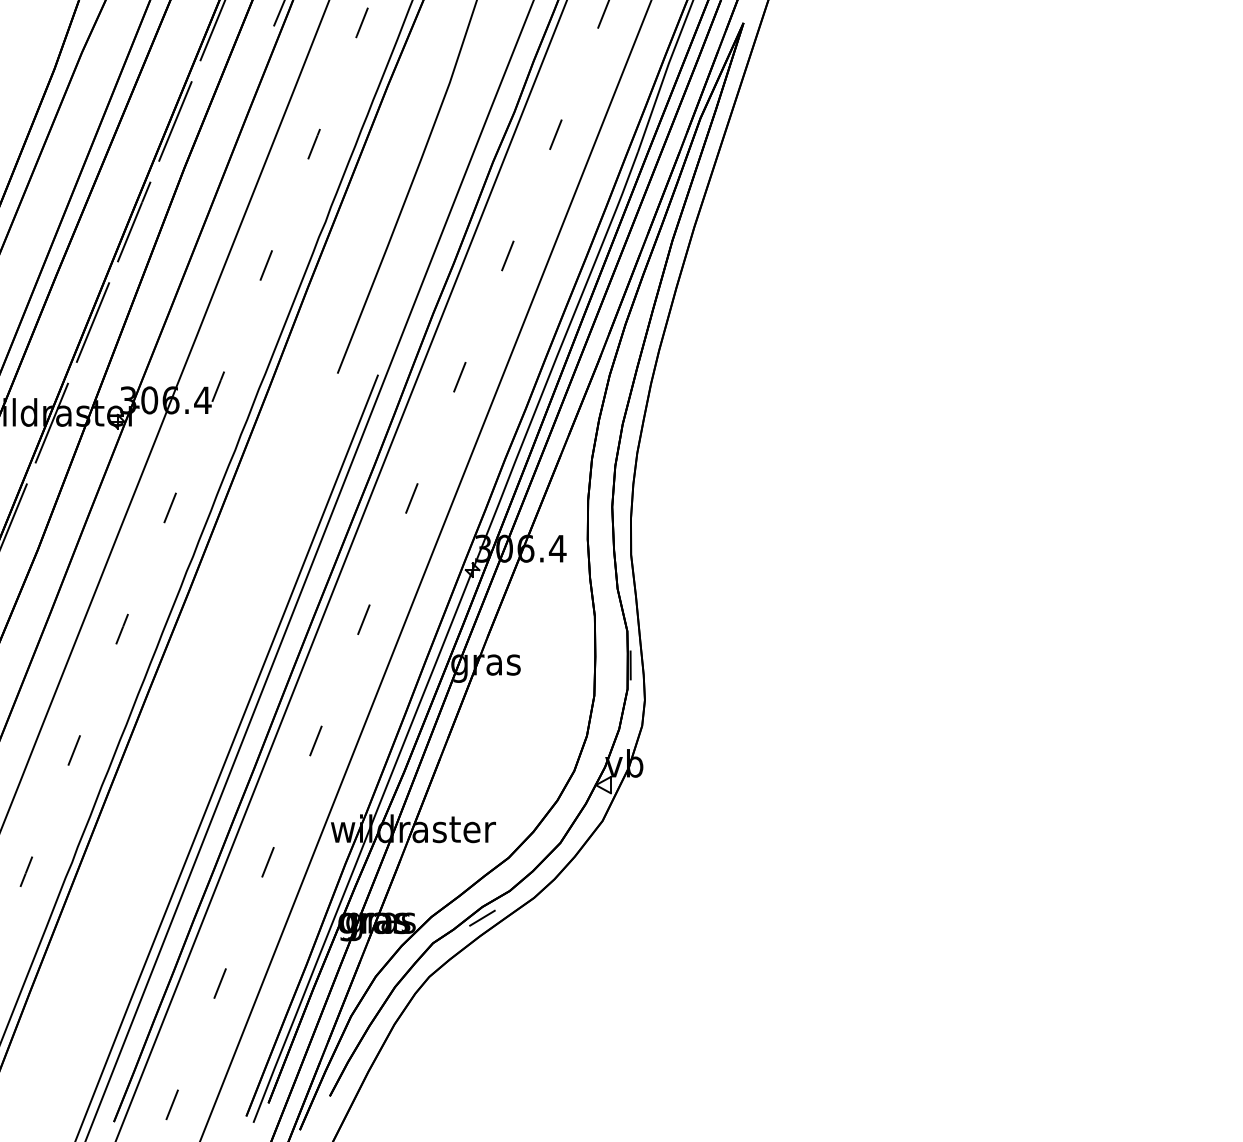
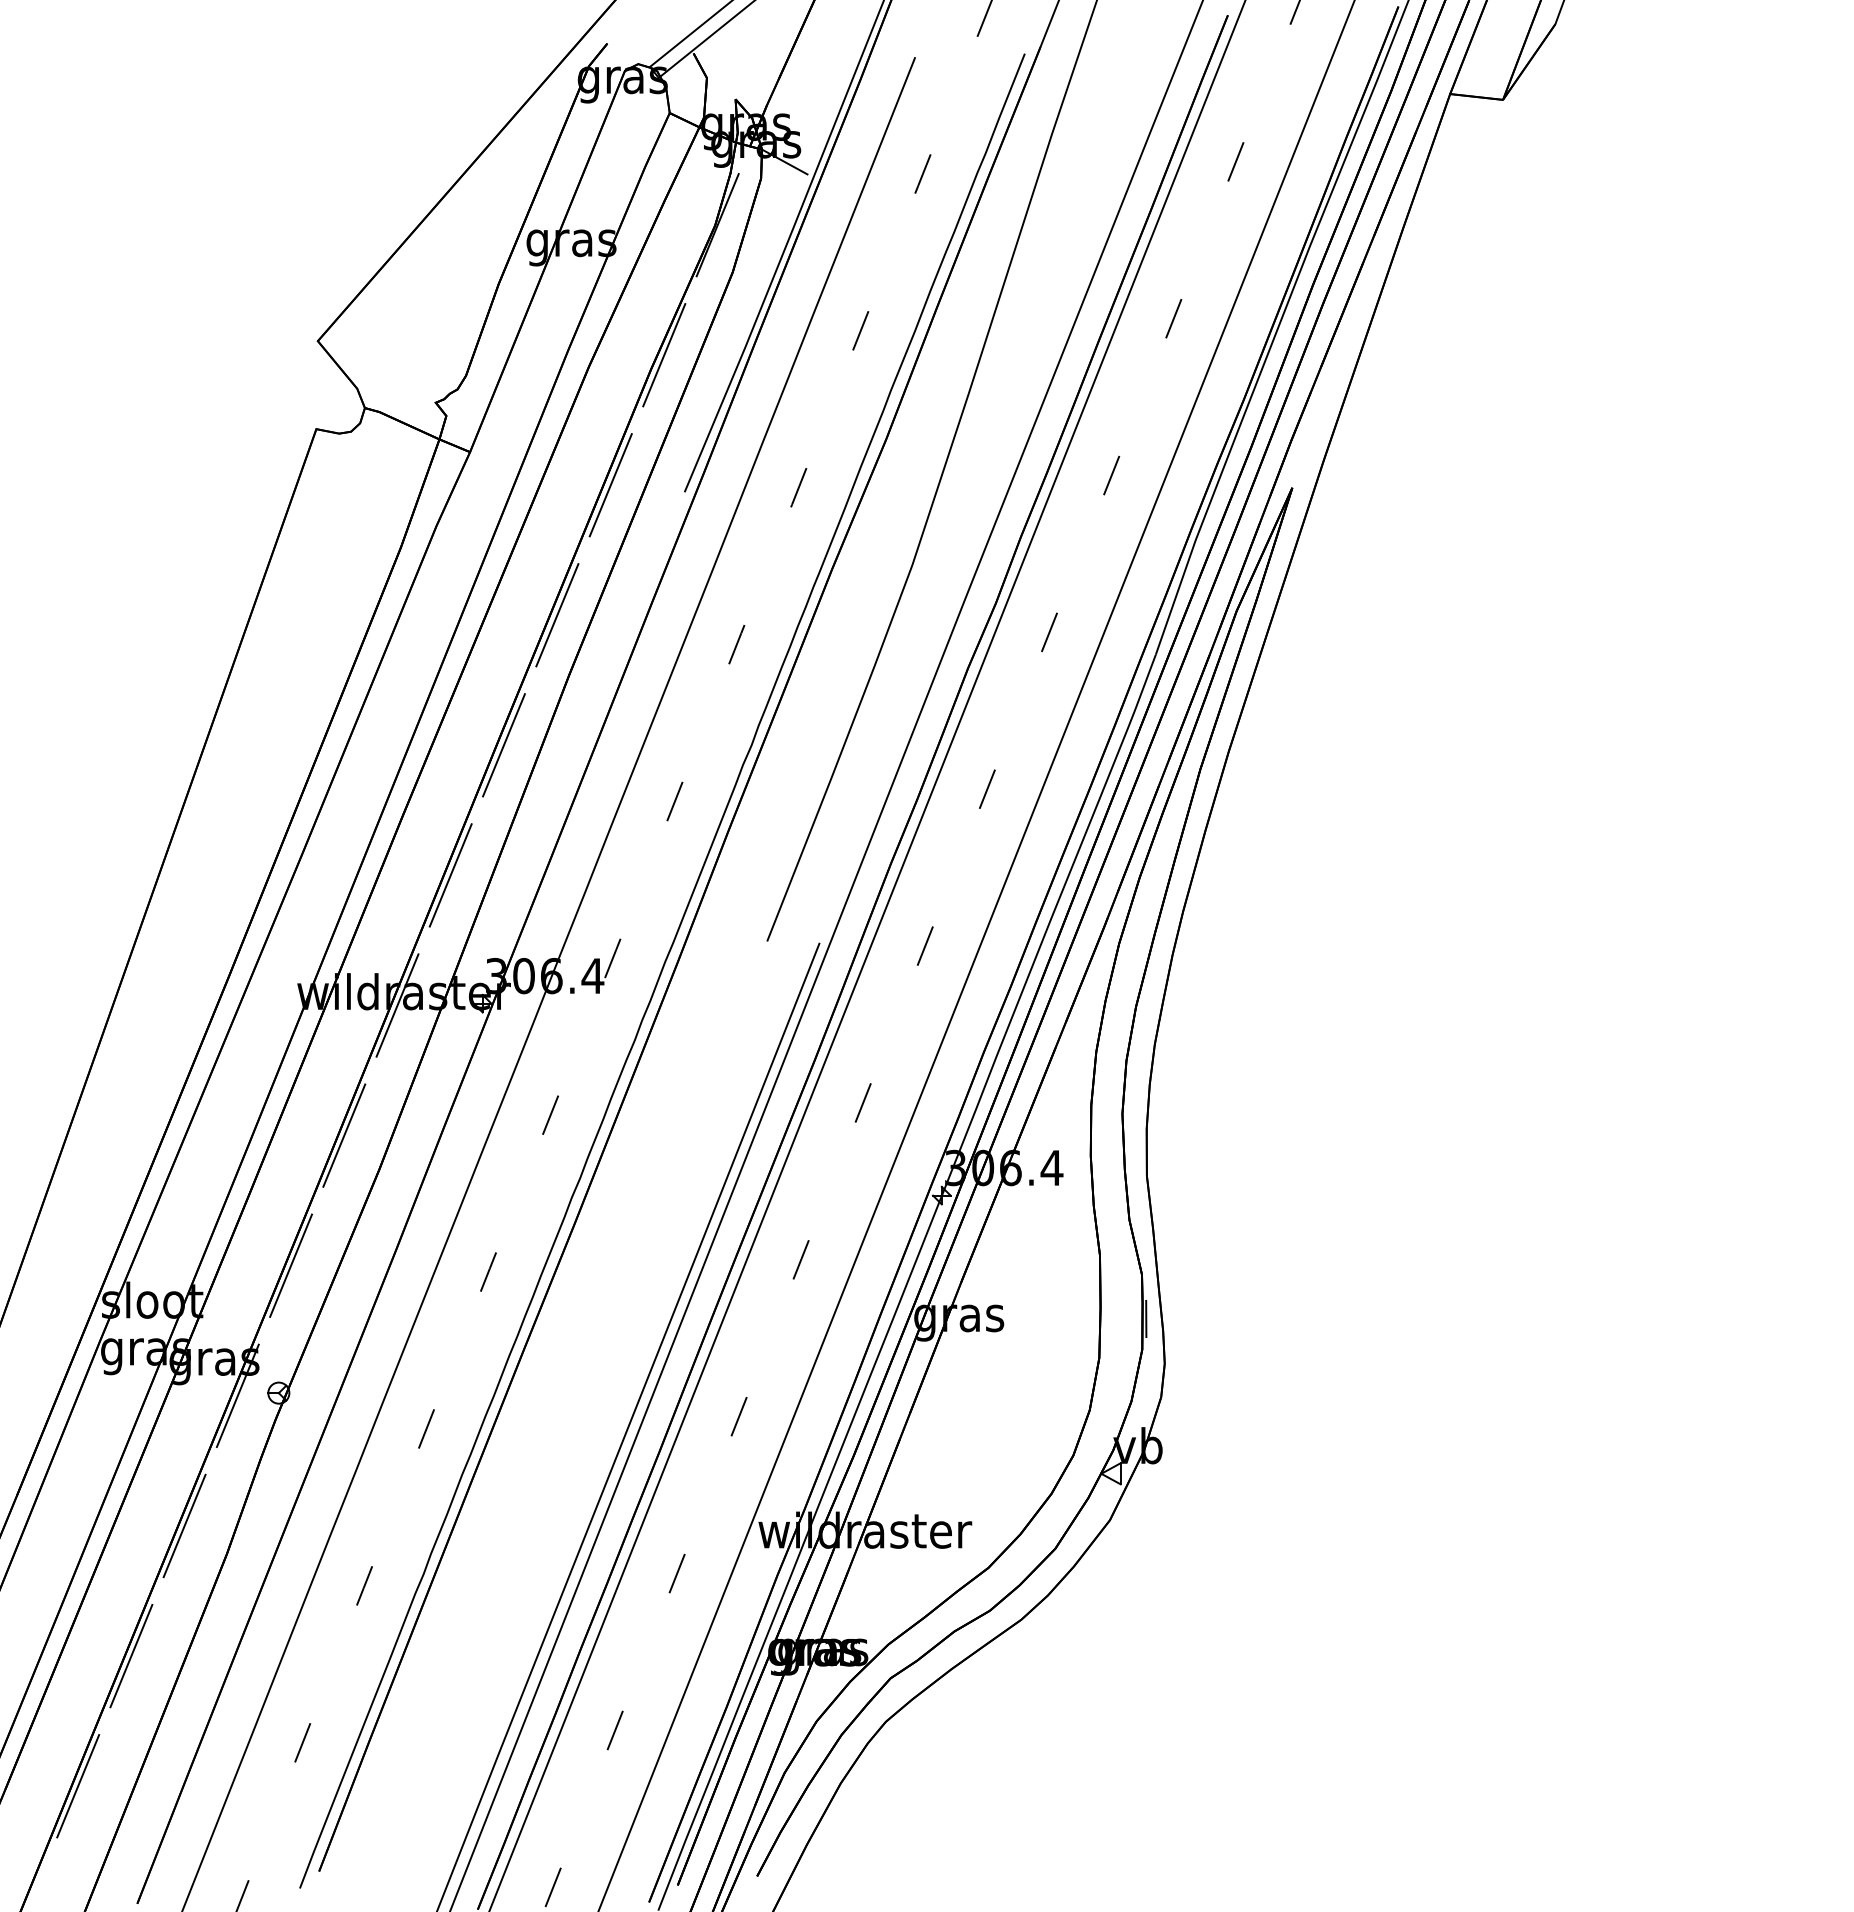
line: (482, 917) -> (954, 1645), removed

